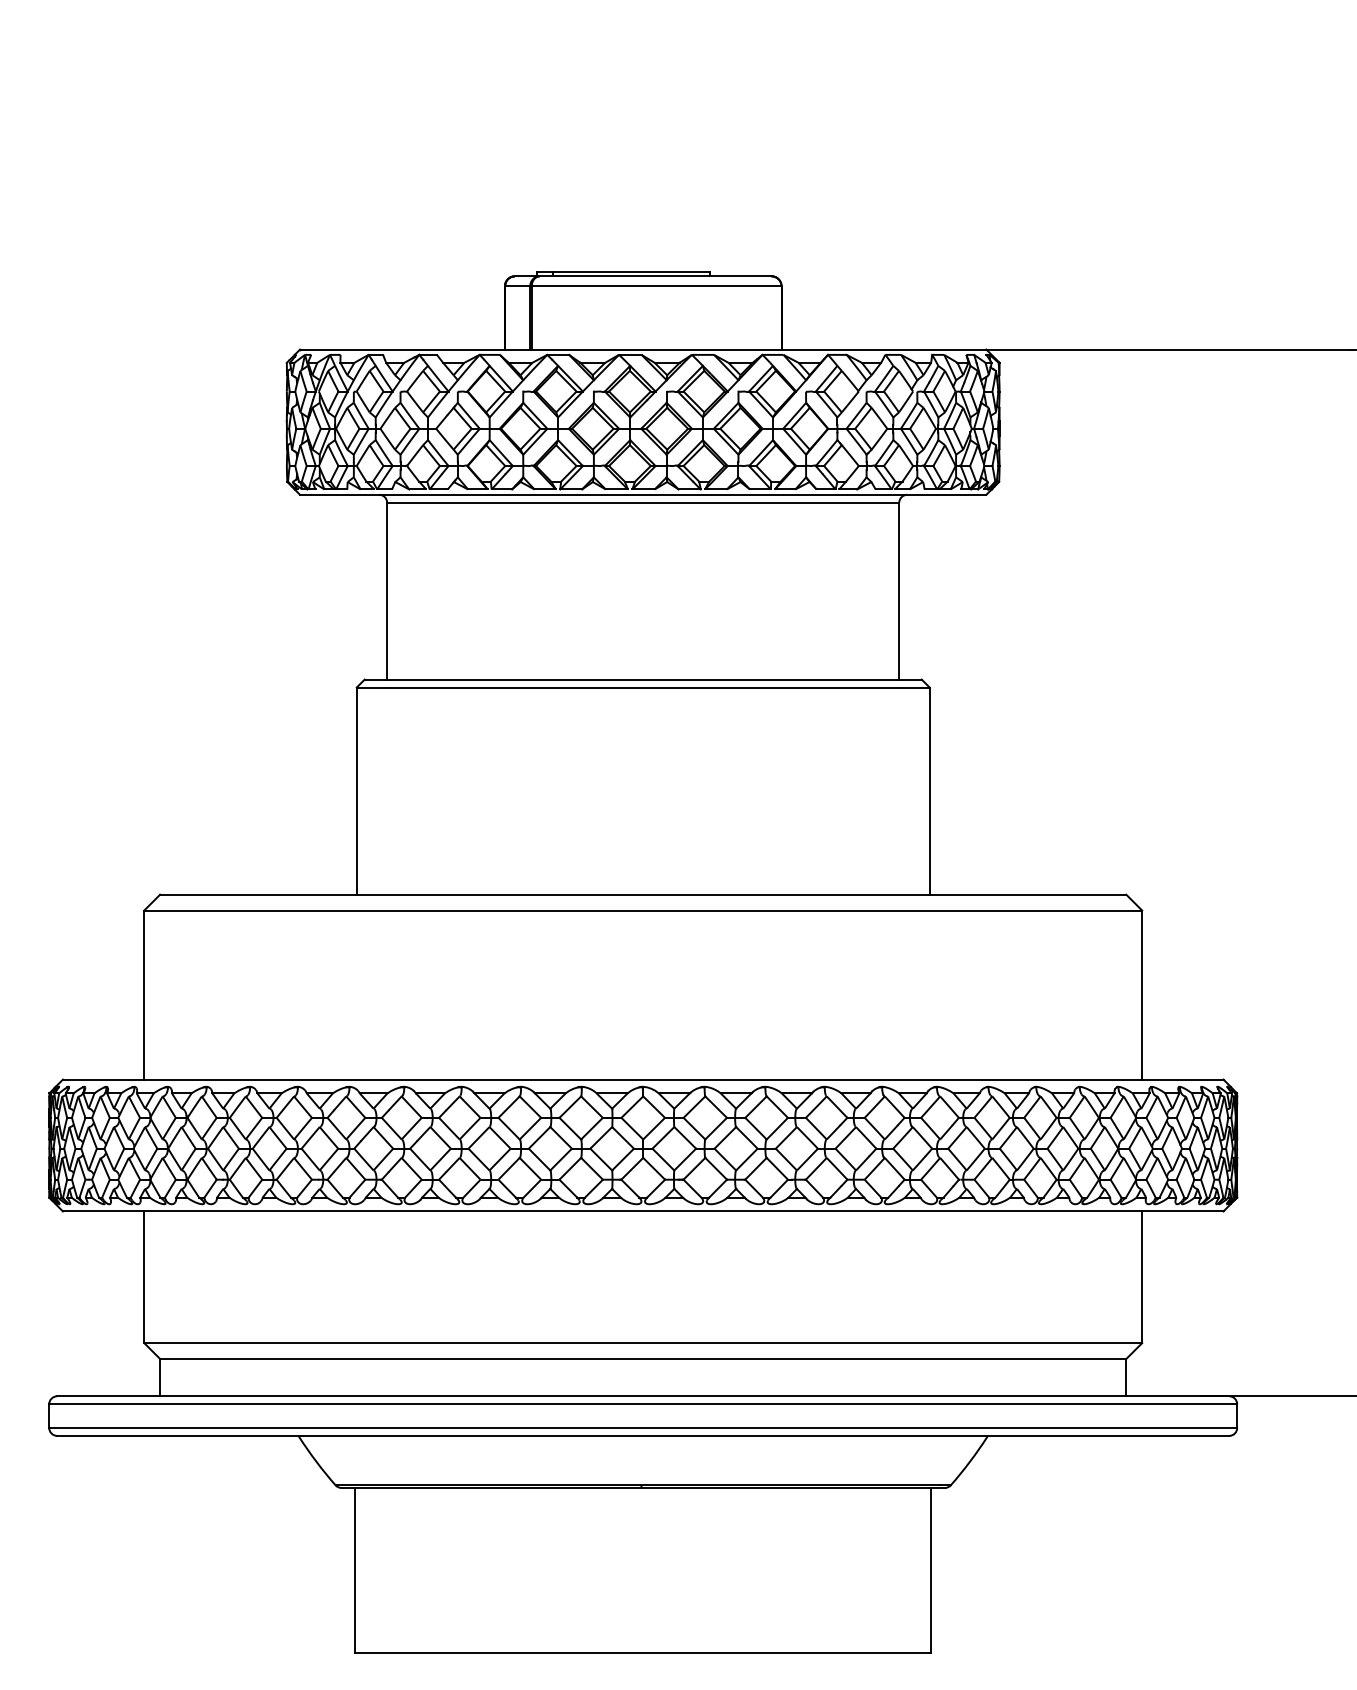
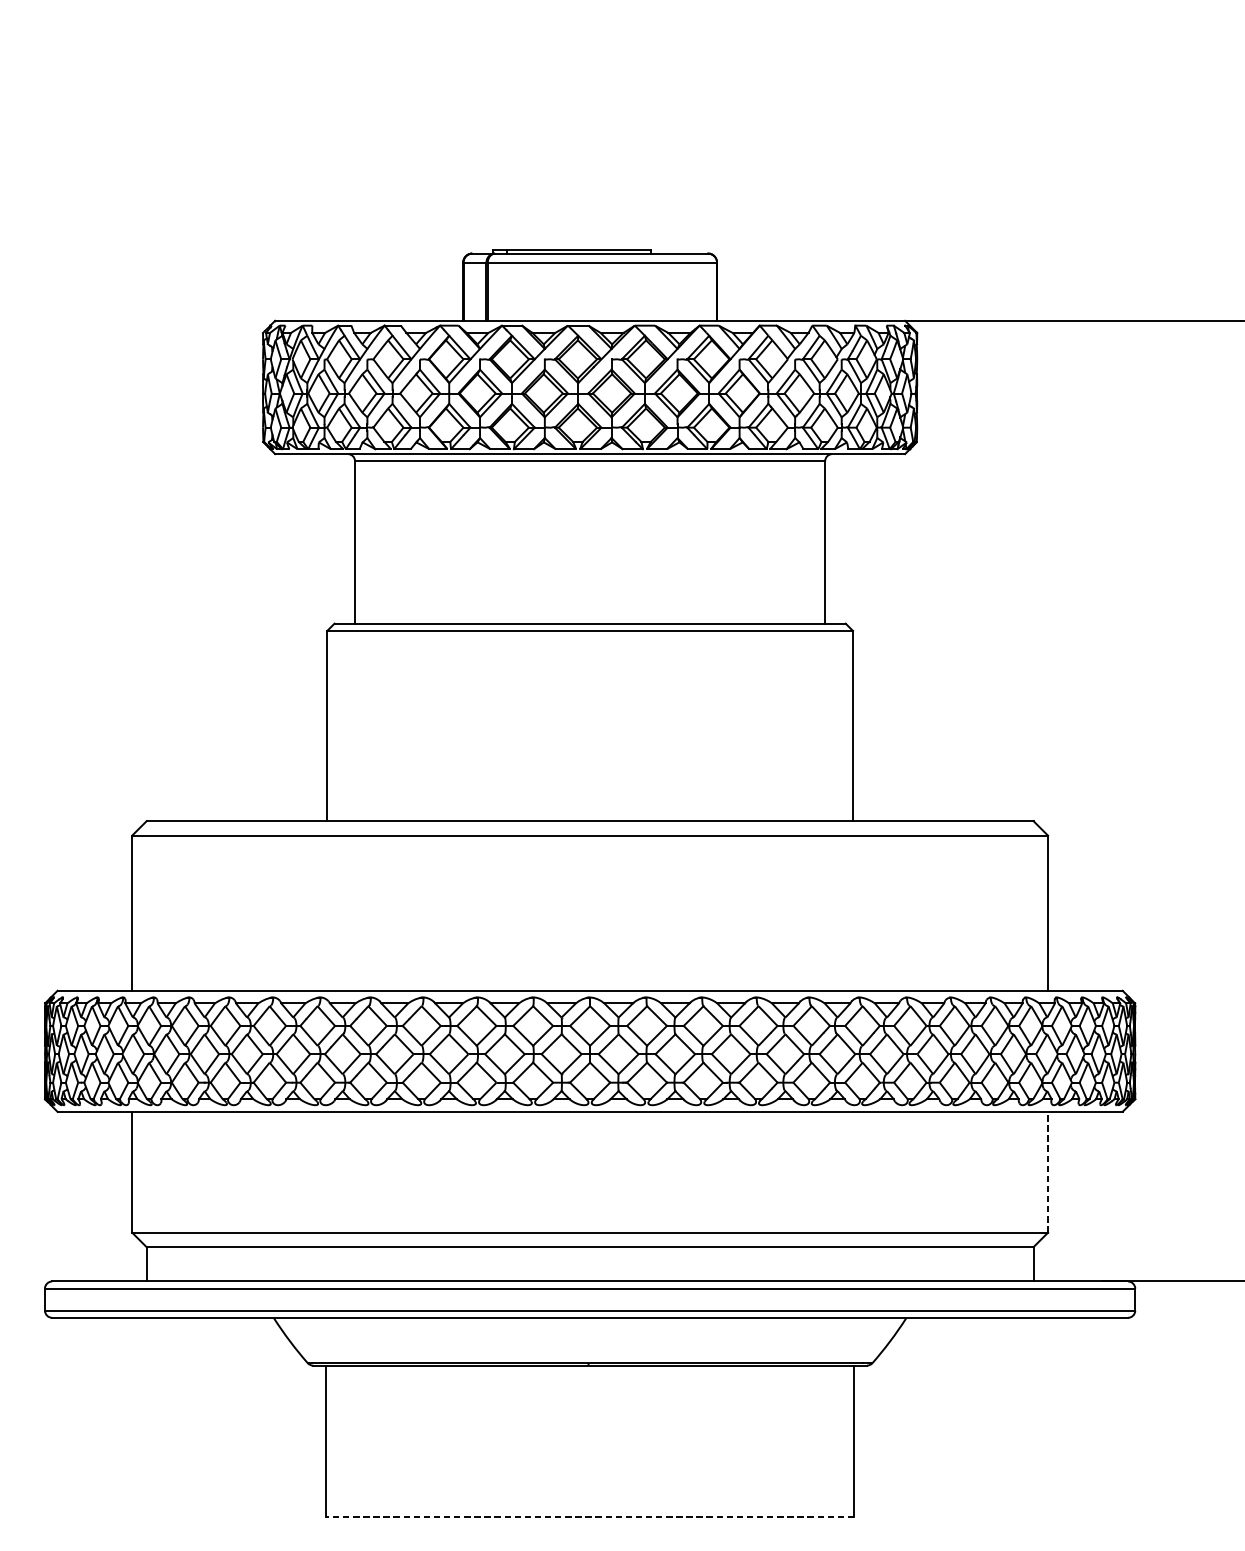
line: (1142, 1277) -> (1048, 1172), solid -> dashed
line: (643, 1653) -> (590, 1517), solid -> dashed

